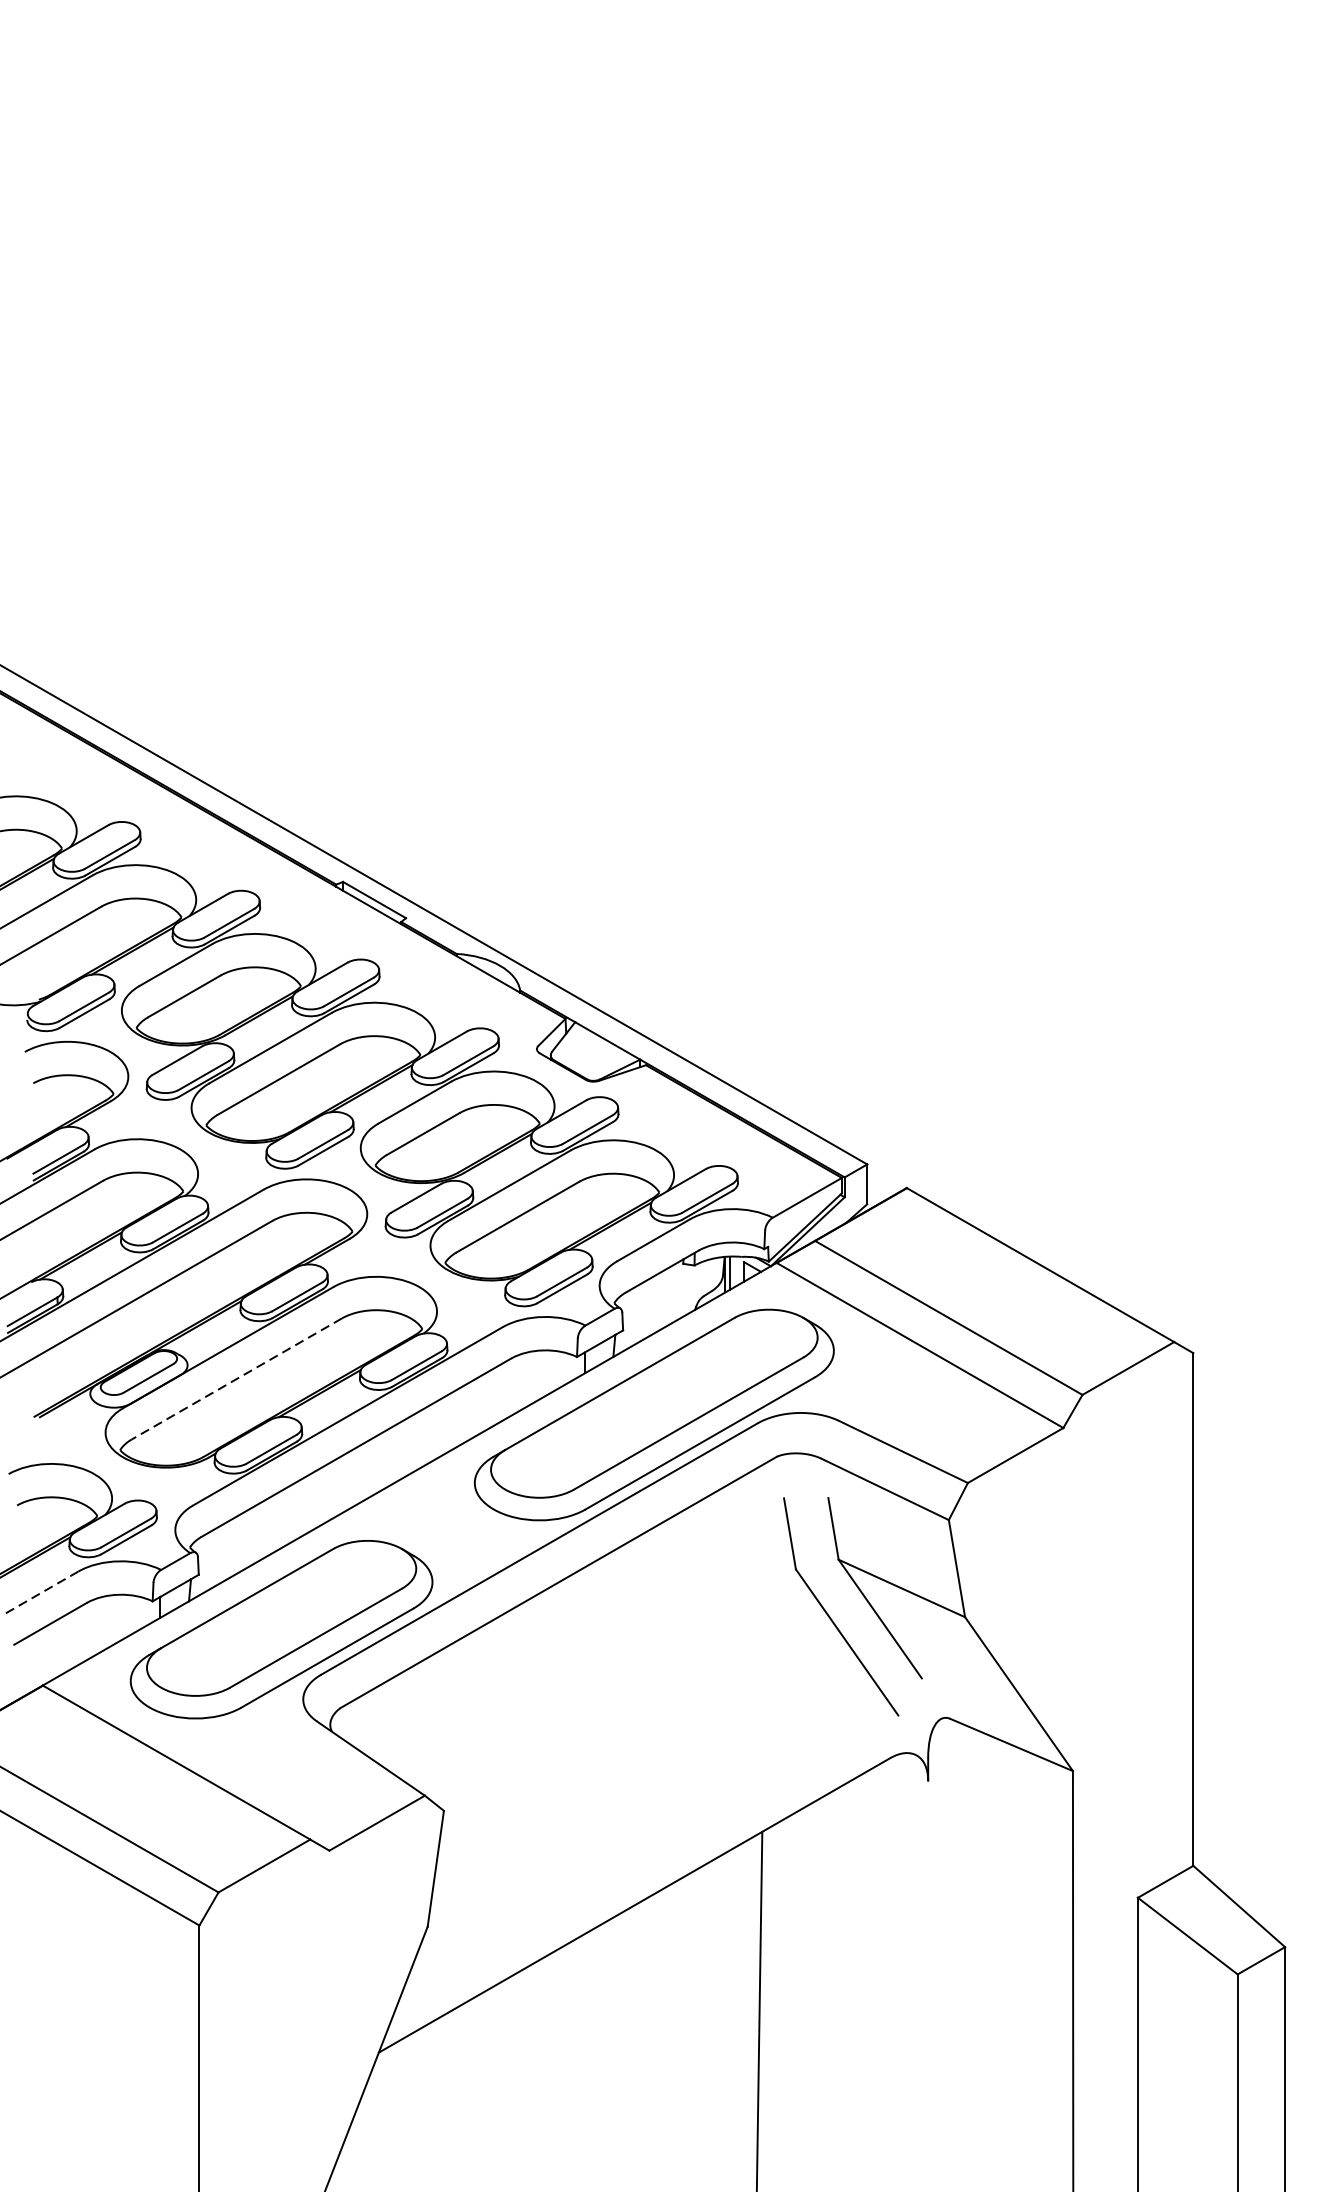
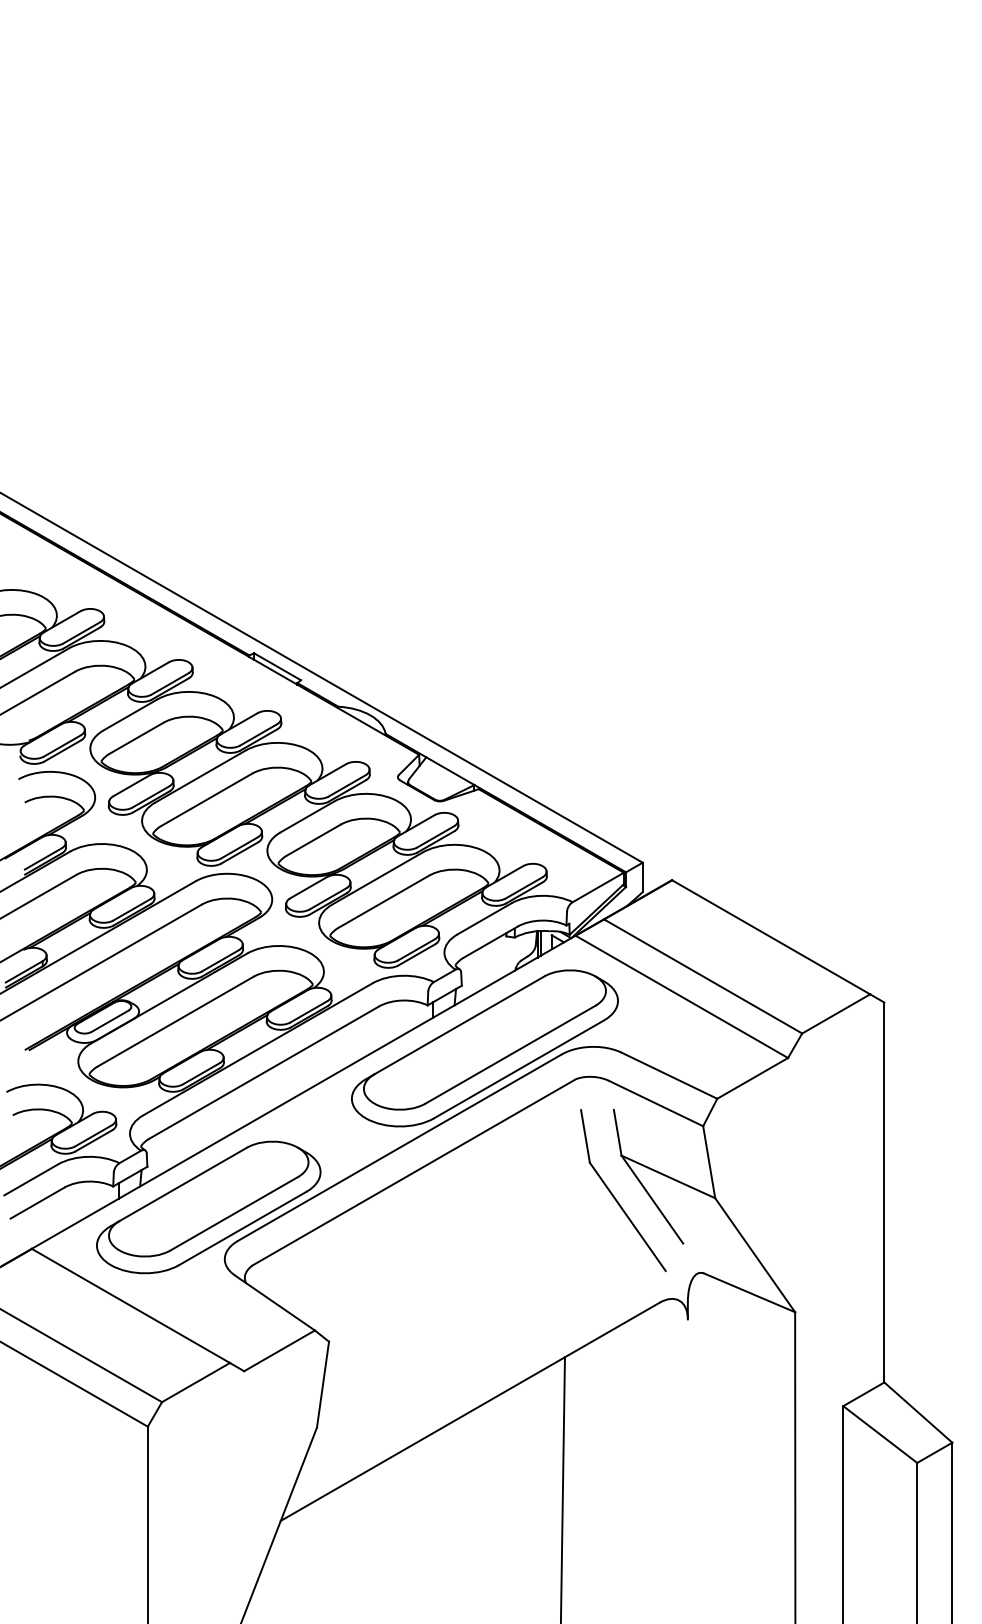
line: (236, 1378) -> (175, 1021), dashed -> solid
line: (41, 1593) -> (30, 1180), dashed -> solid

